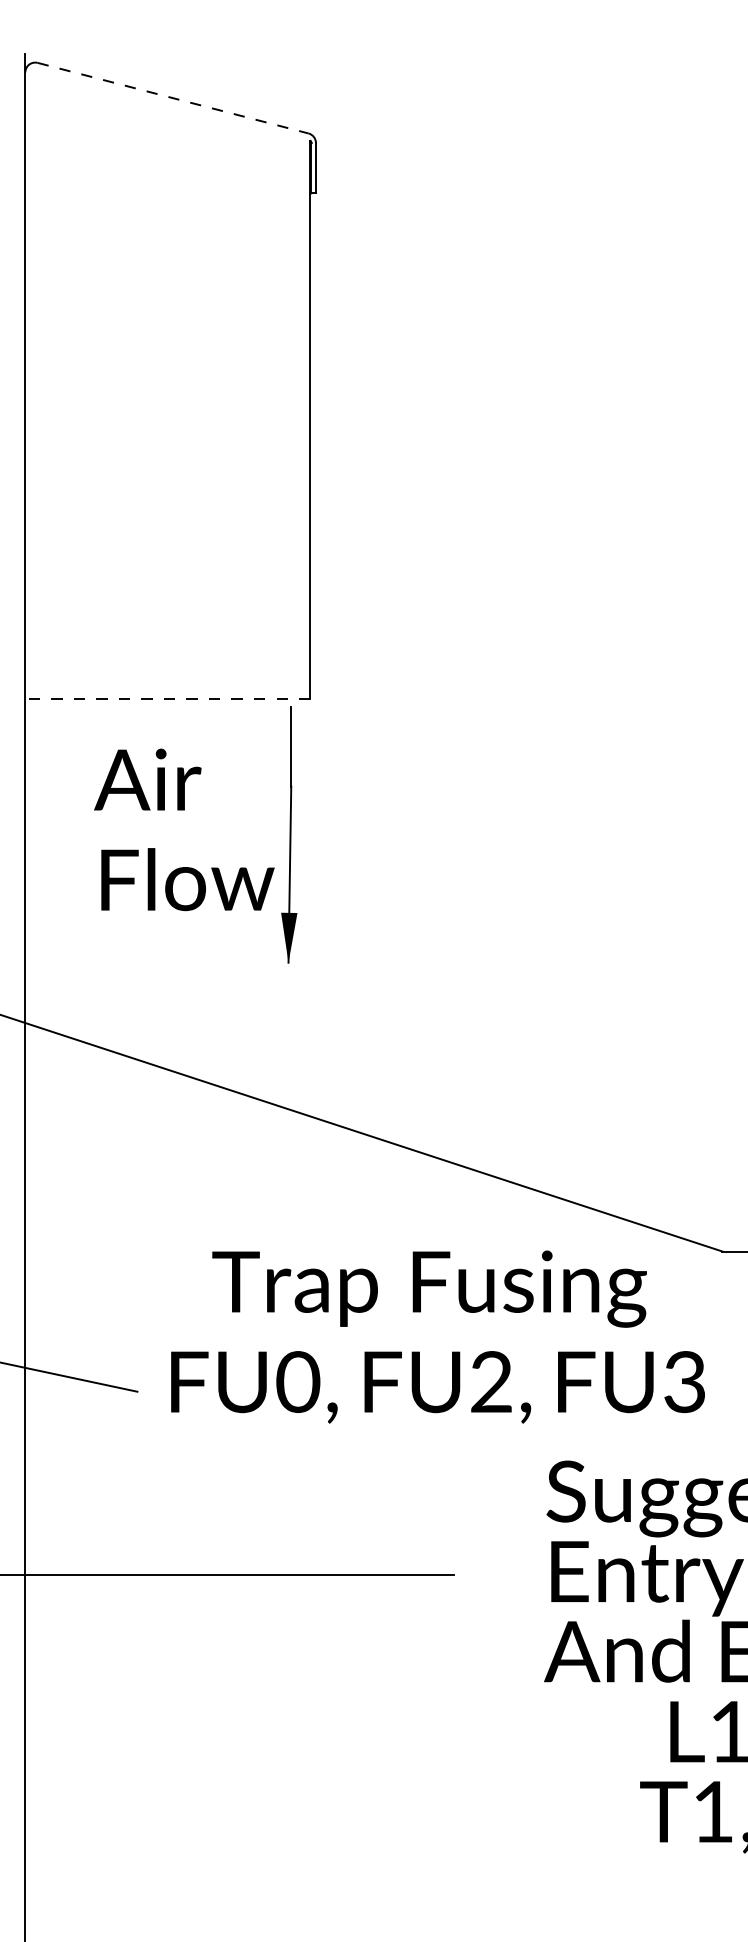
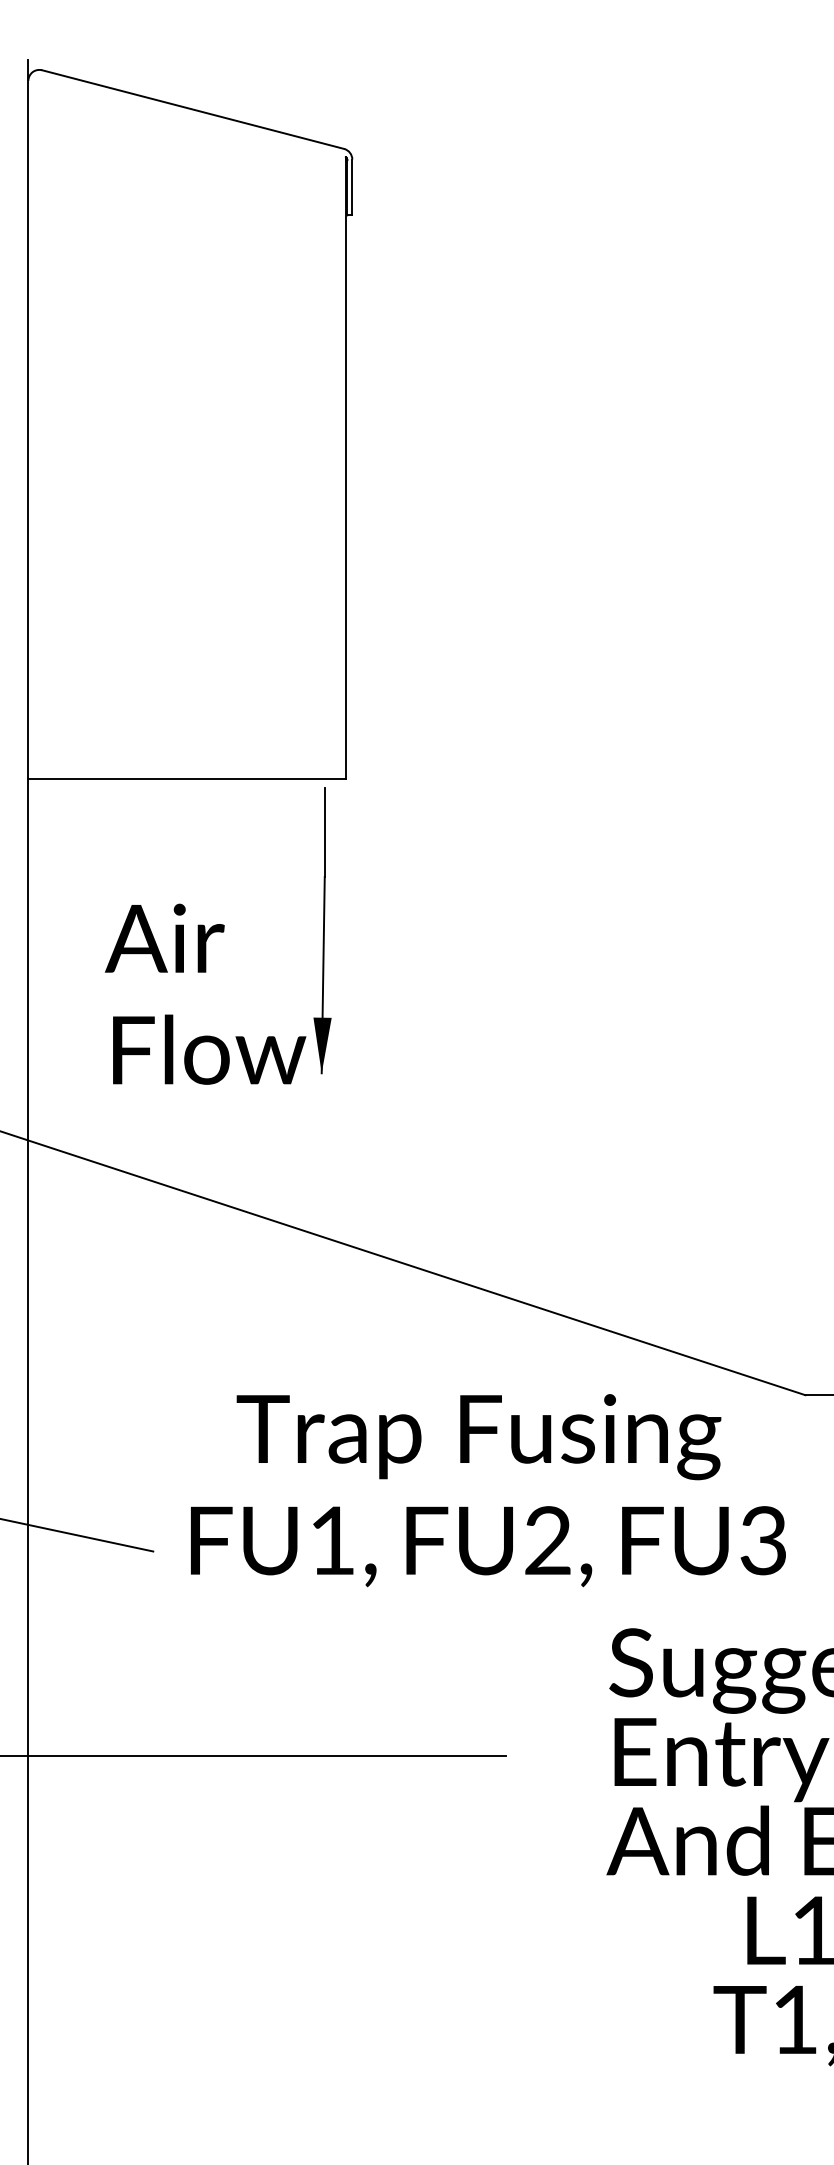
line: (173, 98) -> (193, 109), dashed -> solid
line: (167, 698) -> (186, 778), dashed -> solid
text: (184, 829) -> (205, 993), moved
text: (298, 1381) -> (332, 1540), FU0, -> FU1,

